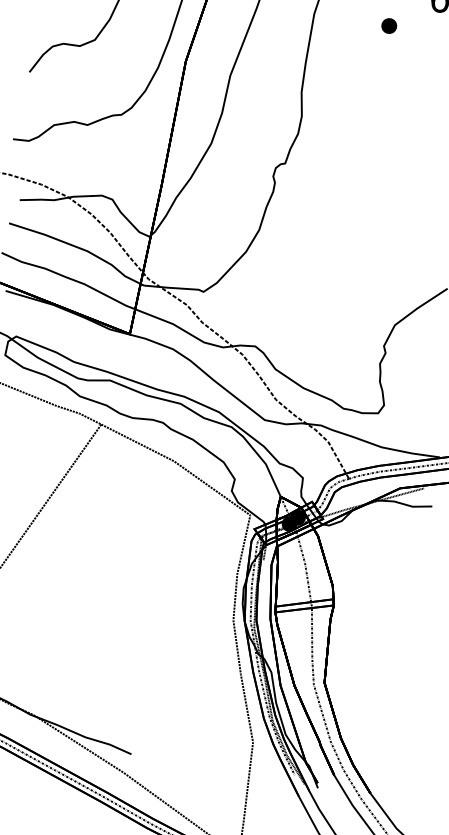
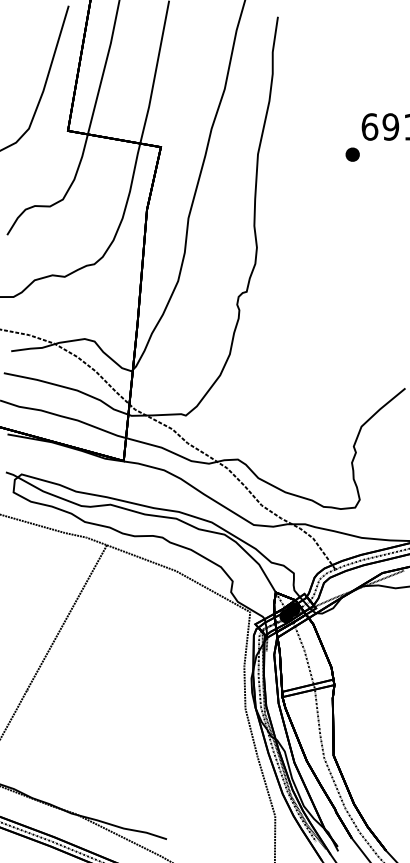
part: (389, 25) -> (352, 154), moved

